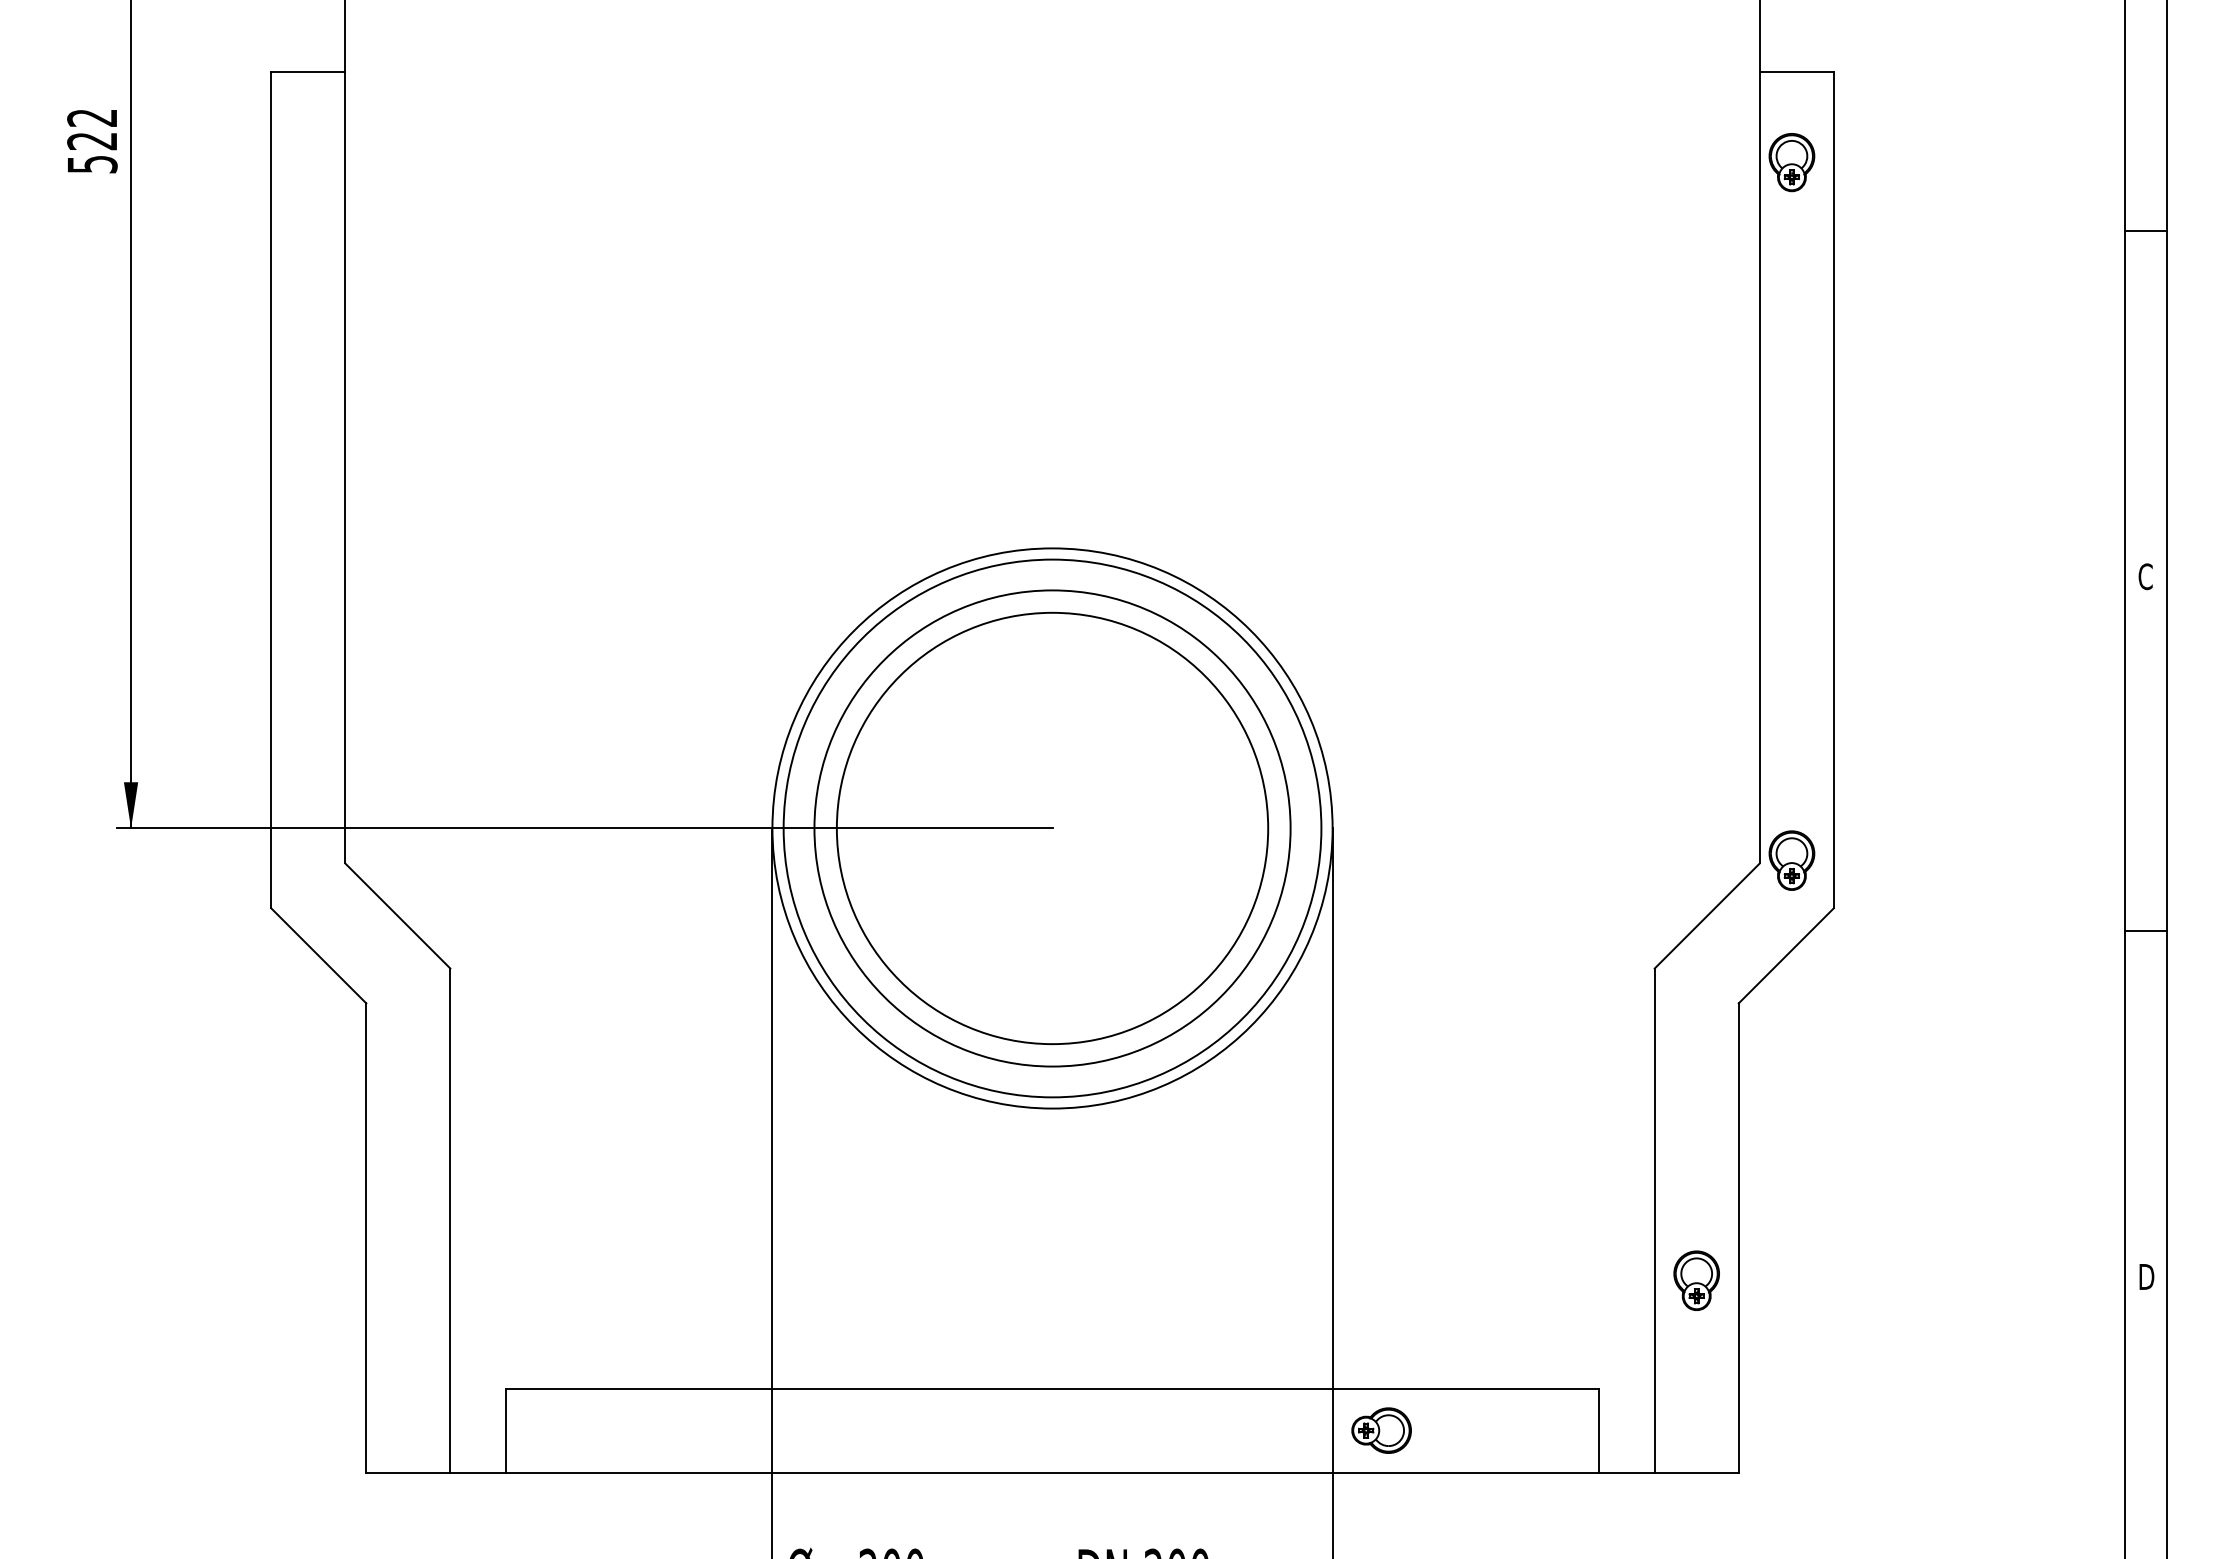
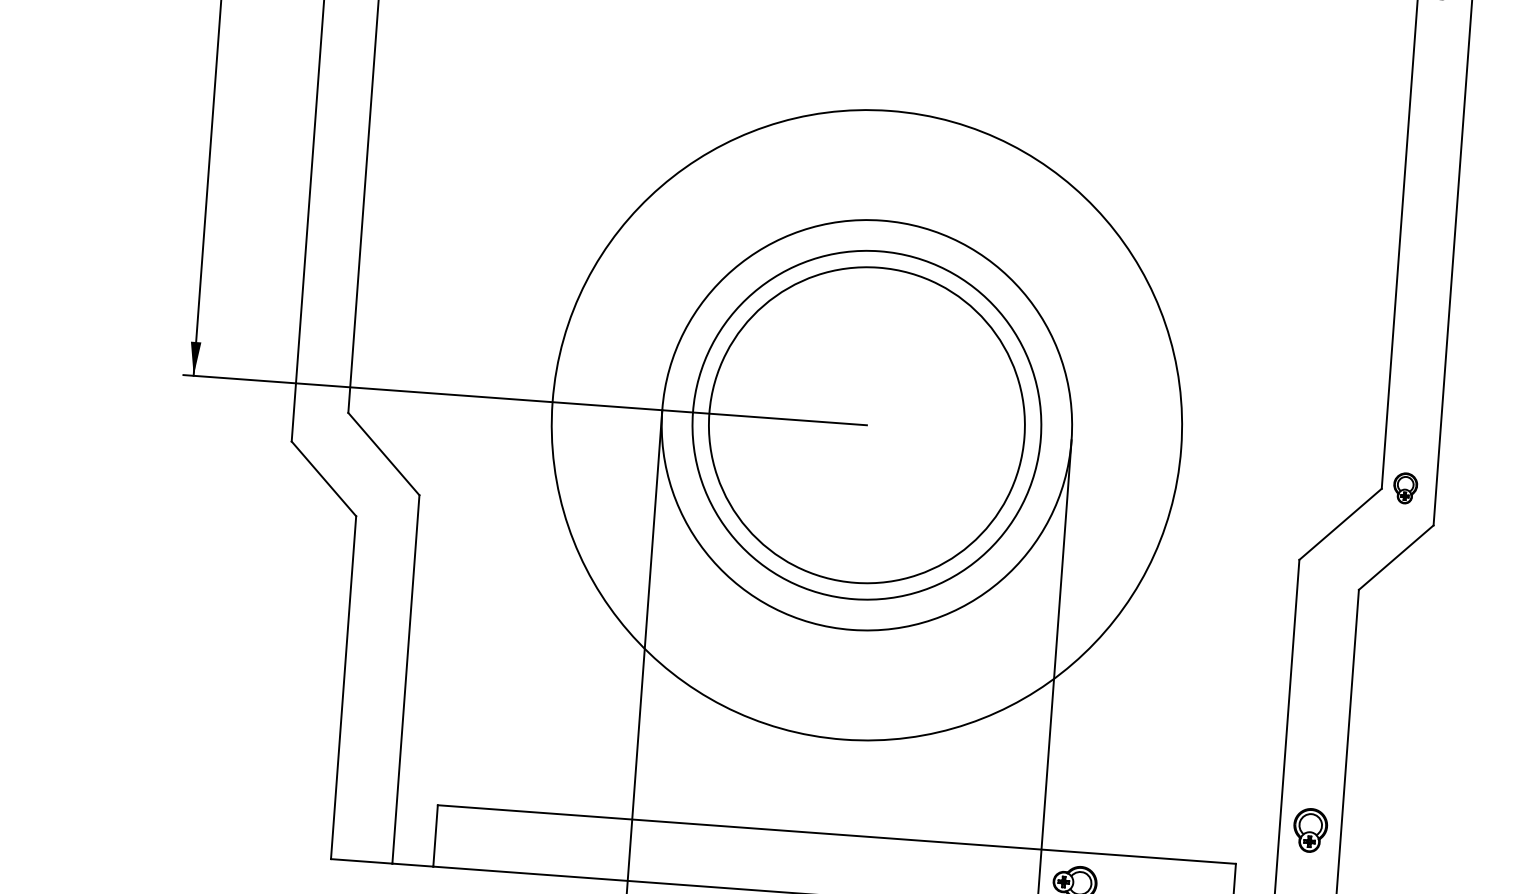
circle: (1052, 828) -> (866, 425), size x1.6
part: (1791, 860) -> (1405, 488), size x0.7
part: (1696, 1280) -> (1310, 830), moved

